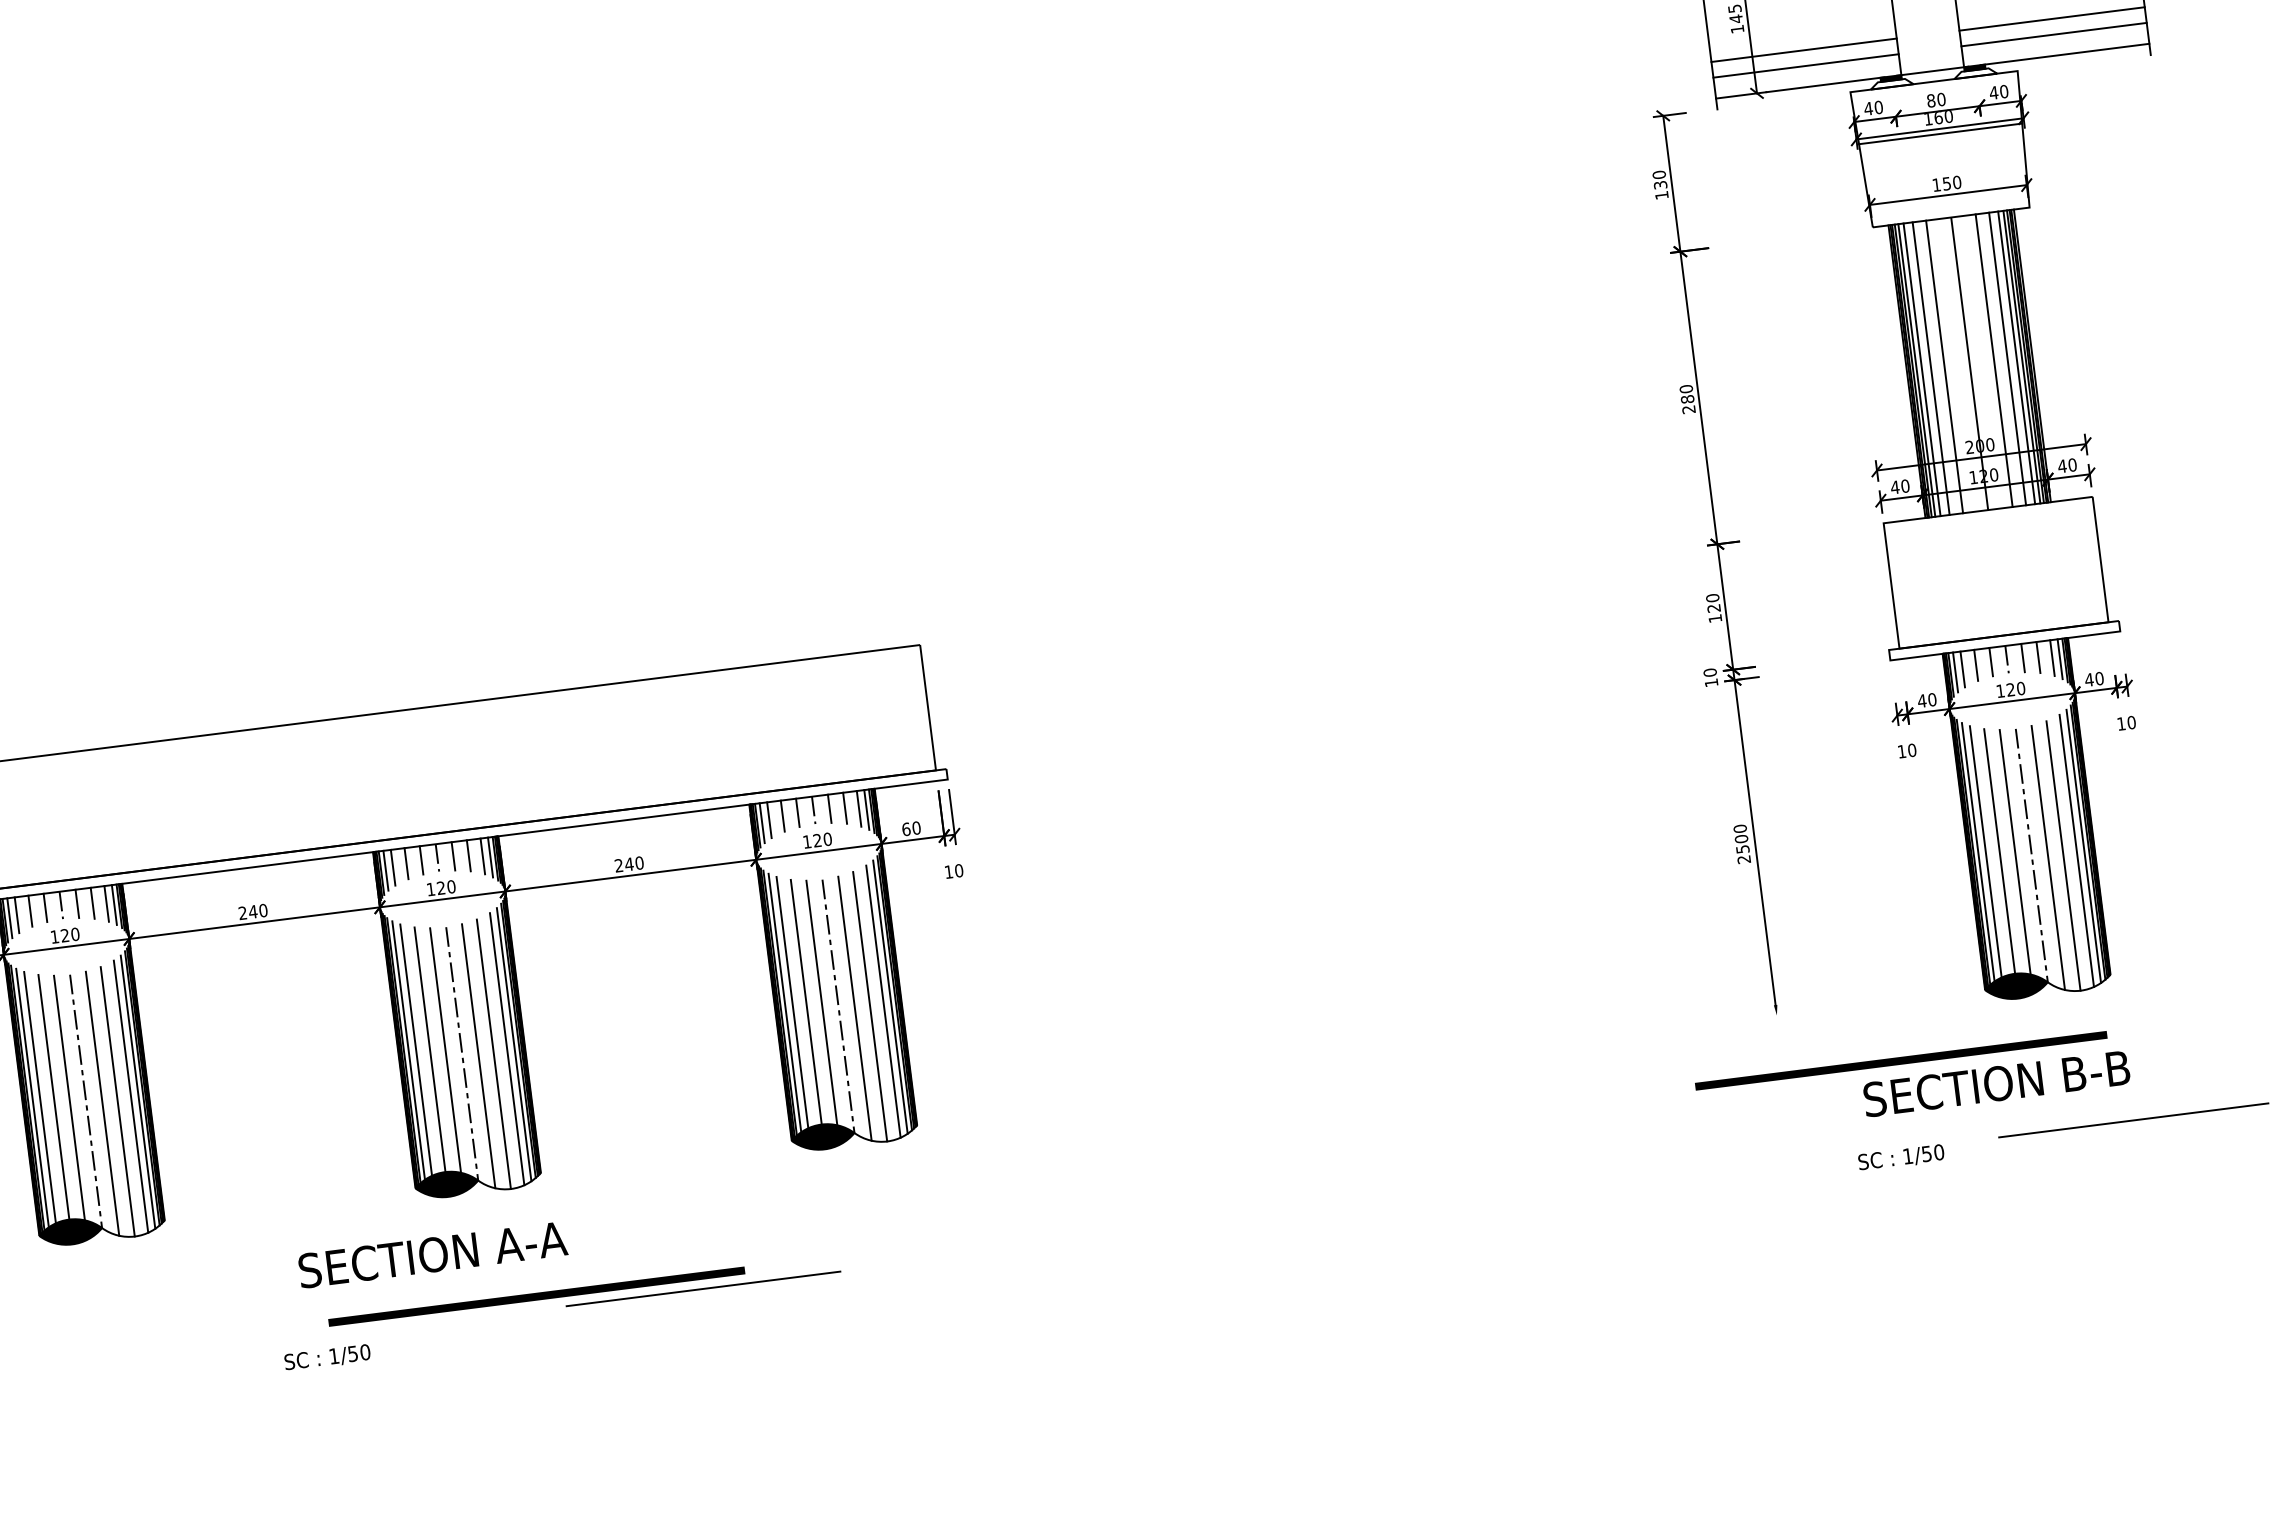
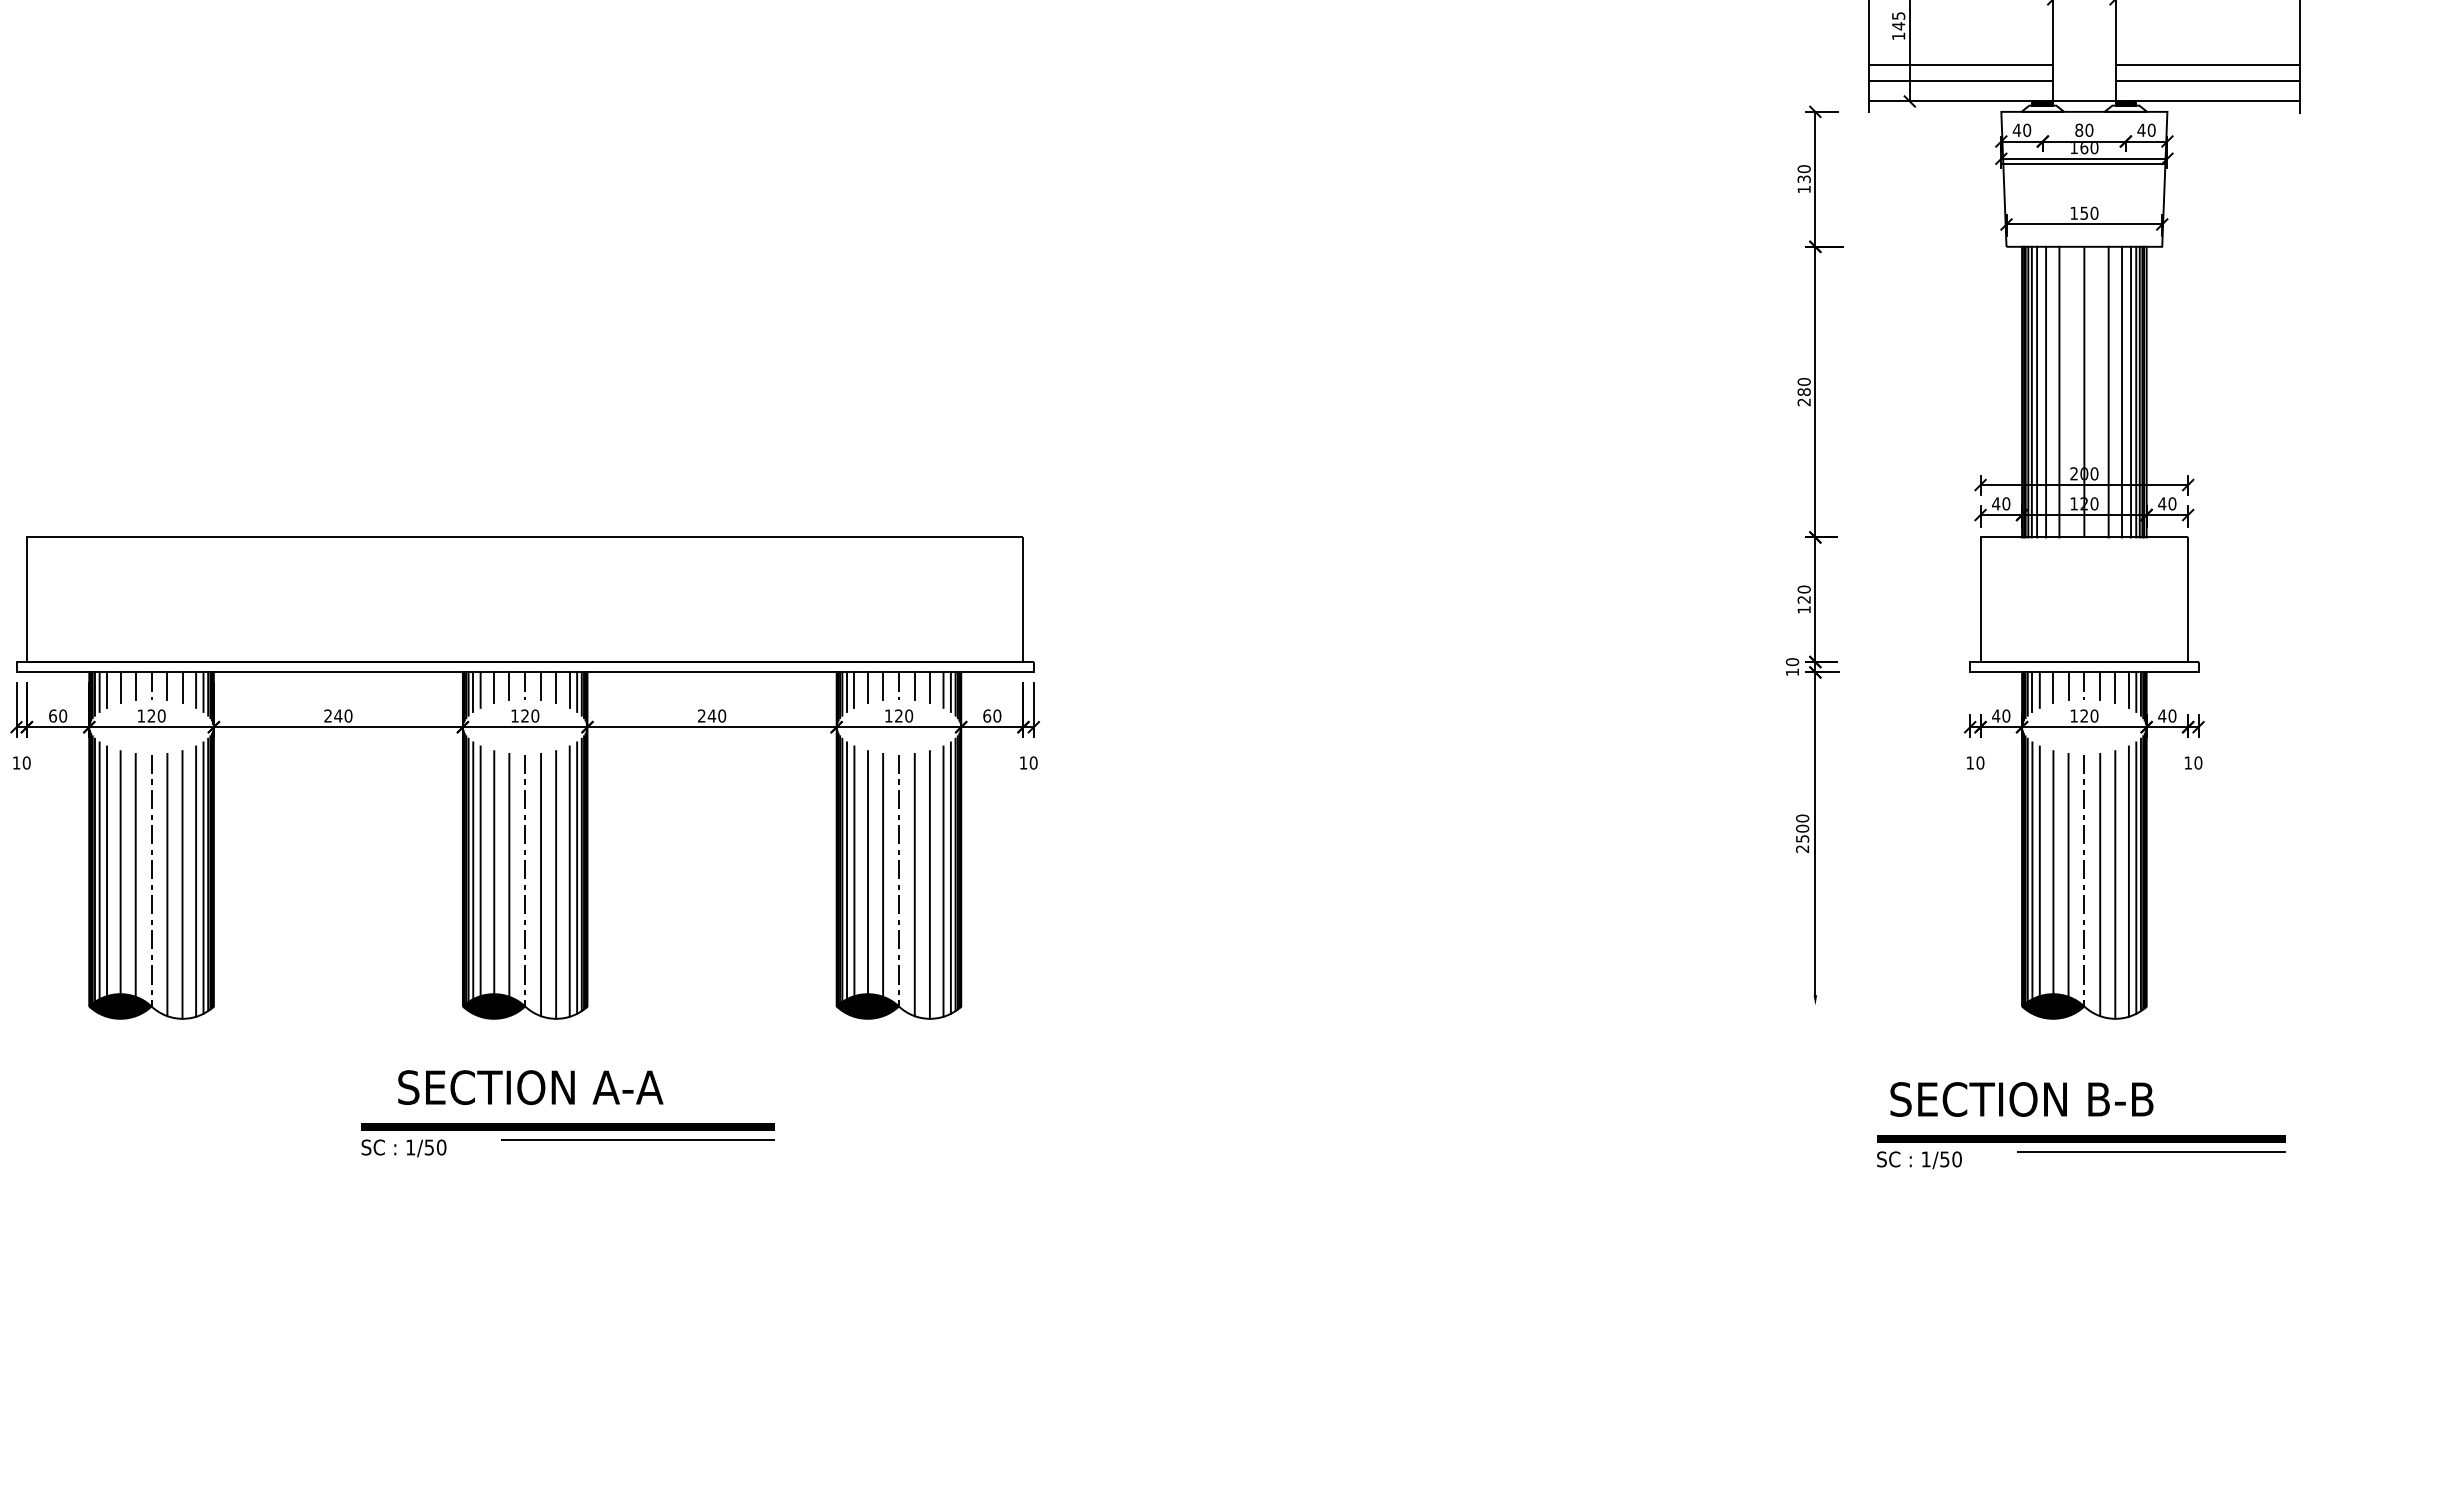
line: (1901, 1060) -> (2081, 1138), moved
text: (432, 1254) -> (530, 1087), moved
line: (702, 1288) -> (637, 1139), moved
text: (327, 1358) -> (403, 1148), moved

